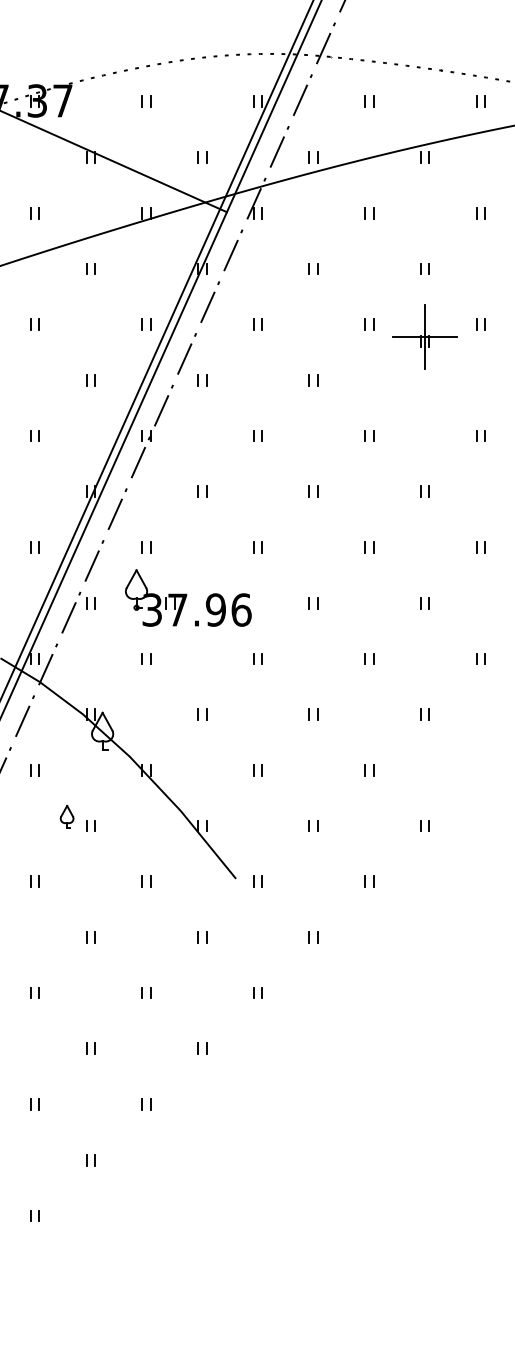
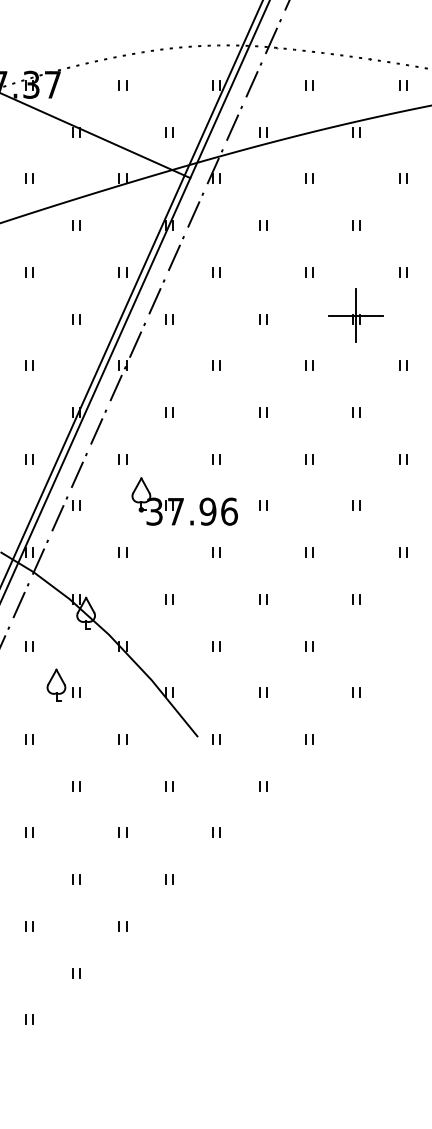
part: (424, 336) -> (356, 315), moved
part: (188, 597) -> (184, 501), moved
part: (66, 816) -> (55, 684), size x1.67

